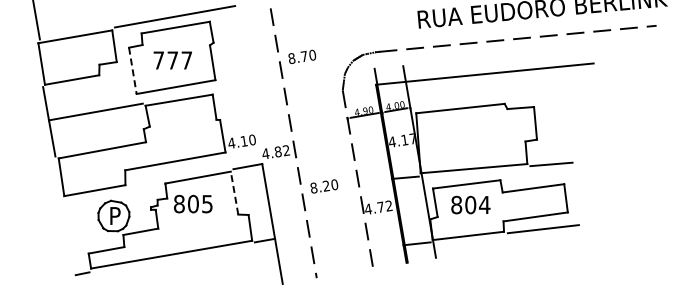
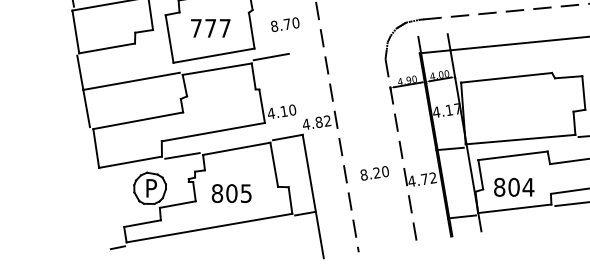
text: (302, 56) -> (285, 24), moved
line: (132, 71) -> (169, 39), dashed -> solid
line: (231, 88) -> (271, 57), added
line: (145, 184) -> (182, 155), added
text: (324, 186) -> (374, 173), moved
line: (234, 193) -> (274, 165), dashed -> solid
text: (193, 203) -> (231, 192), moved
text: (470, 204) -> (513, 186), moved

